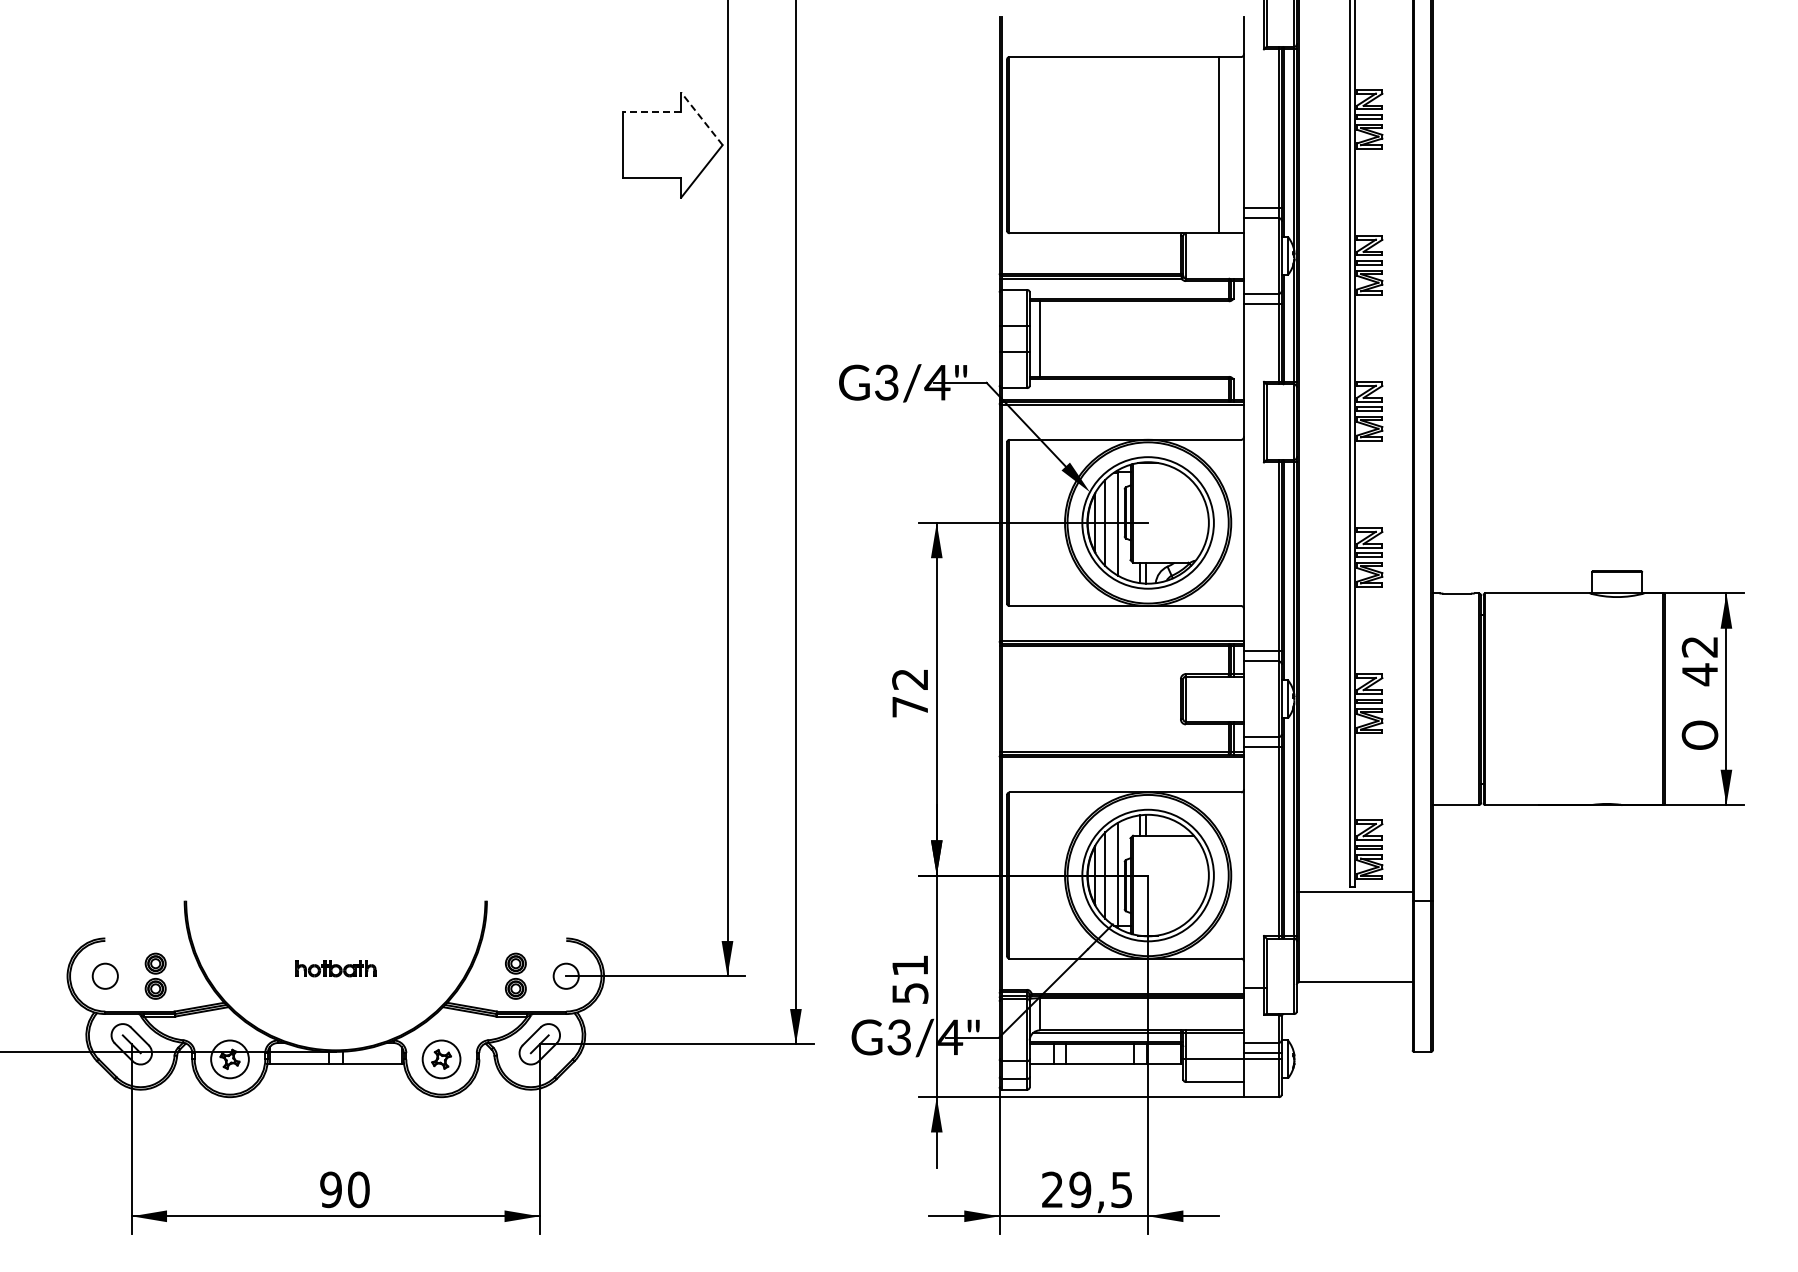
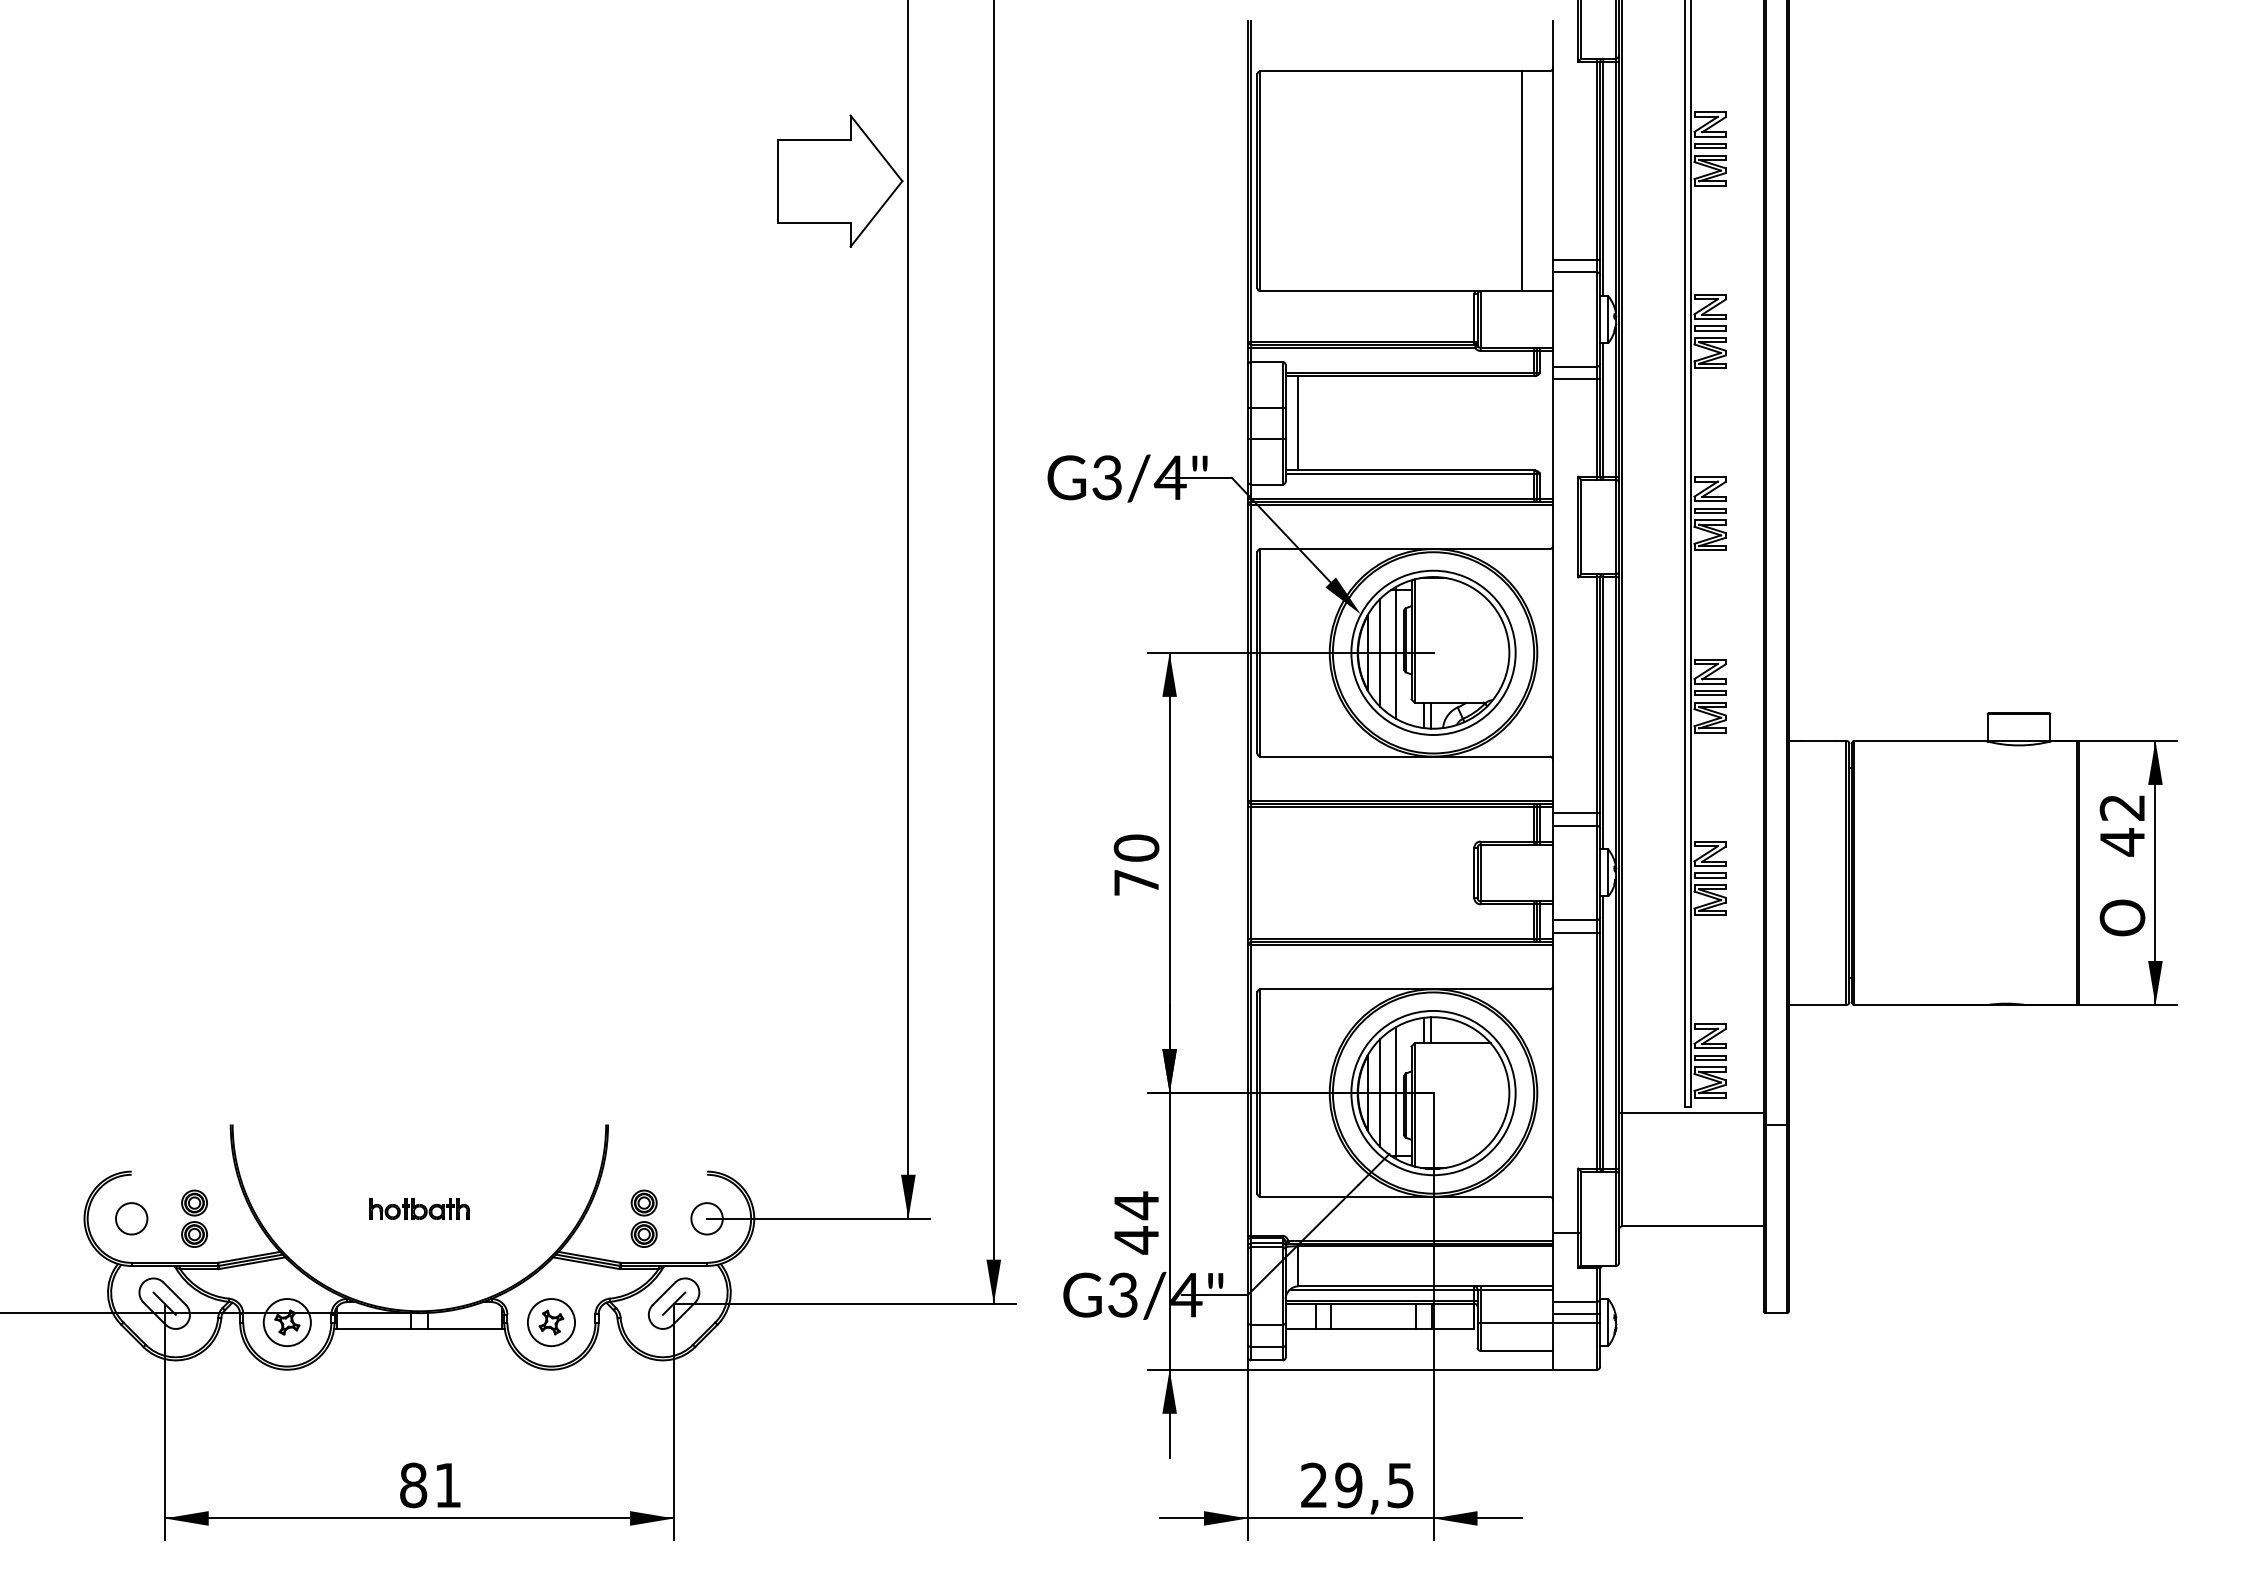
line: (651, 111) -> (813, 139), dashed -> solid
line: (701, 118) -> (875, 147), dashed -> solid
text: (910, 679) -> (1136, 848), 72 -> 70
text: (910, 979) -> (1136, 1222), 51 -> 44
text: (344, 1189) -> (430, 1484), 90 -> 81

